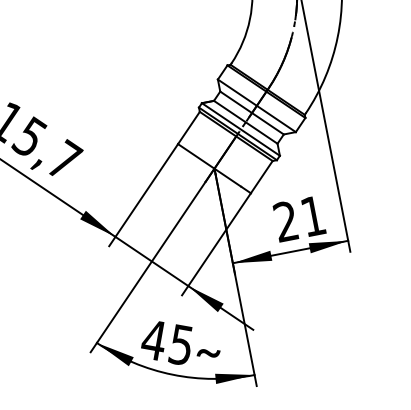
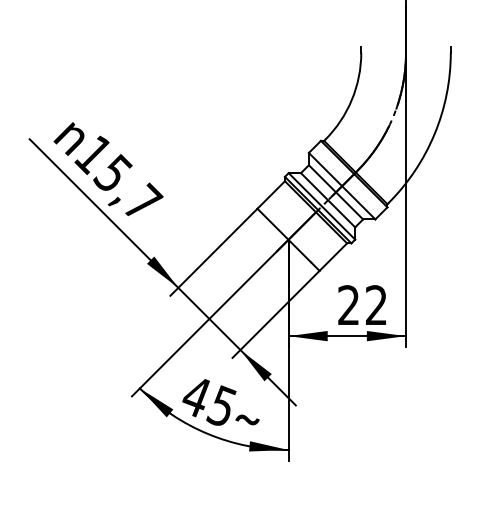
text: (313, 215) -> (376, 304), 21 -> 22

